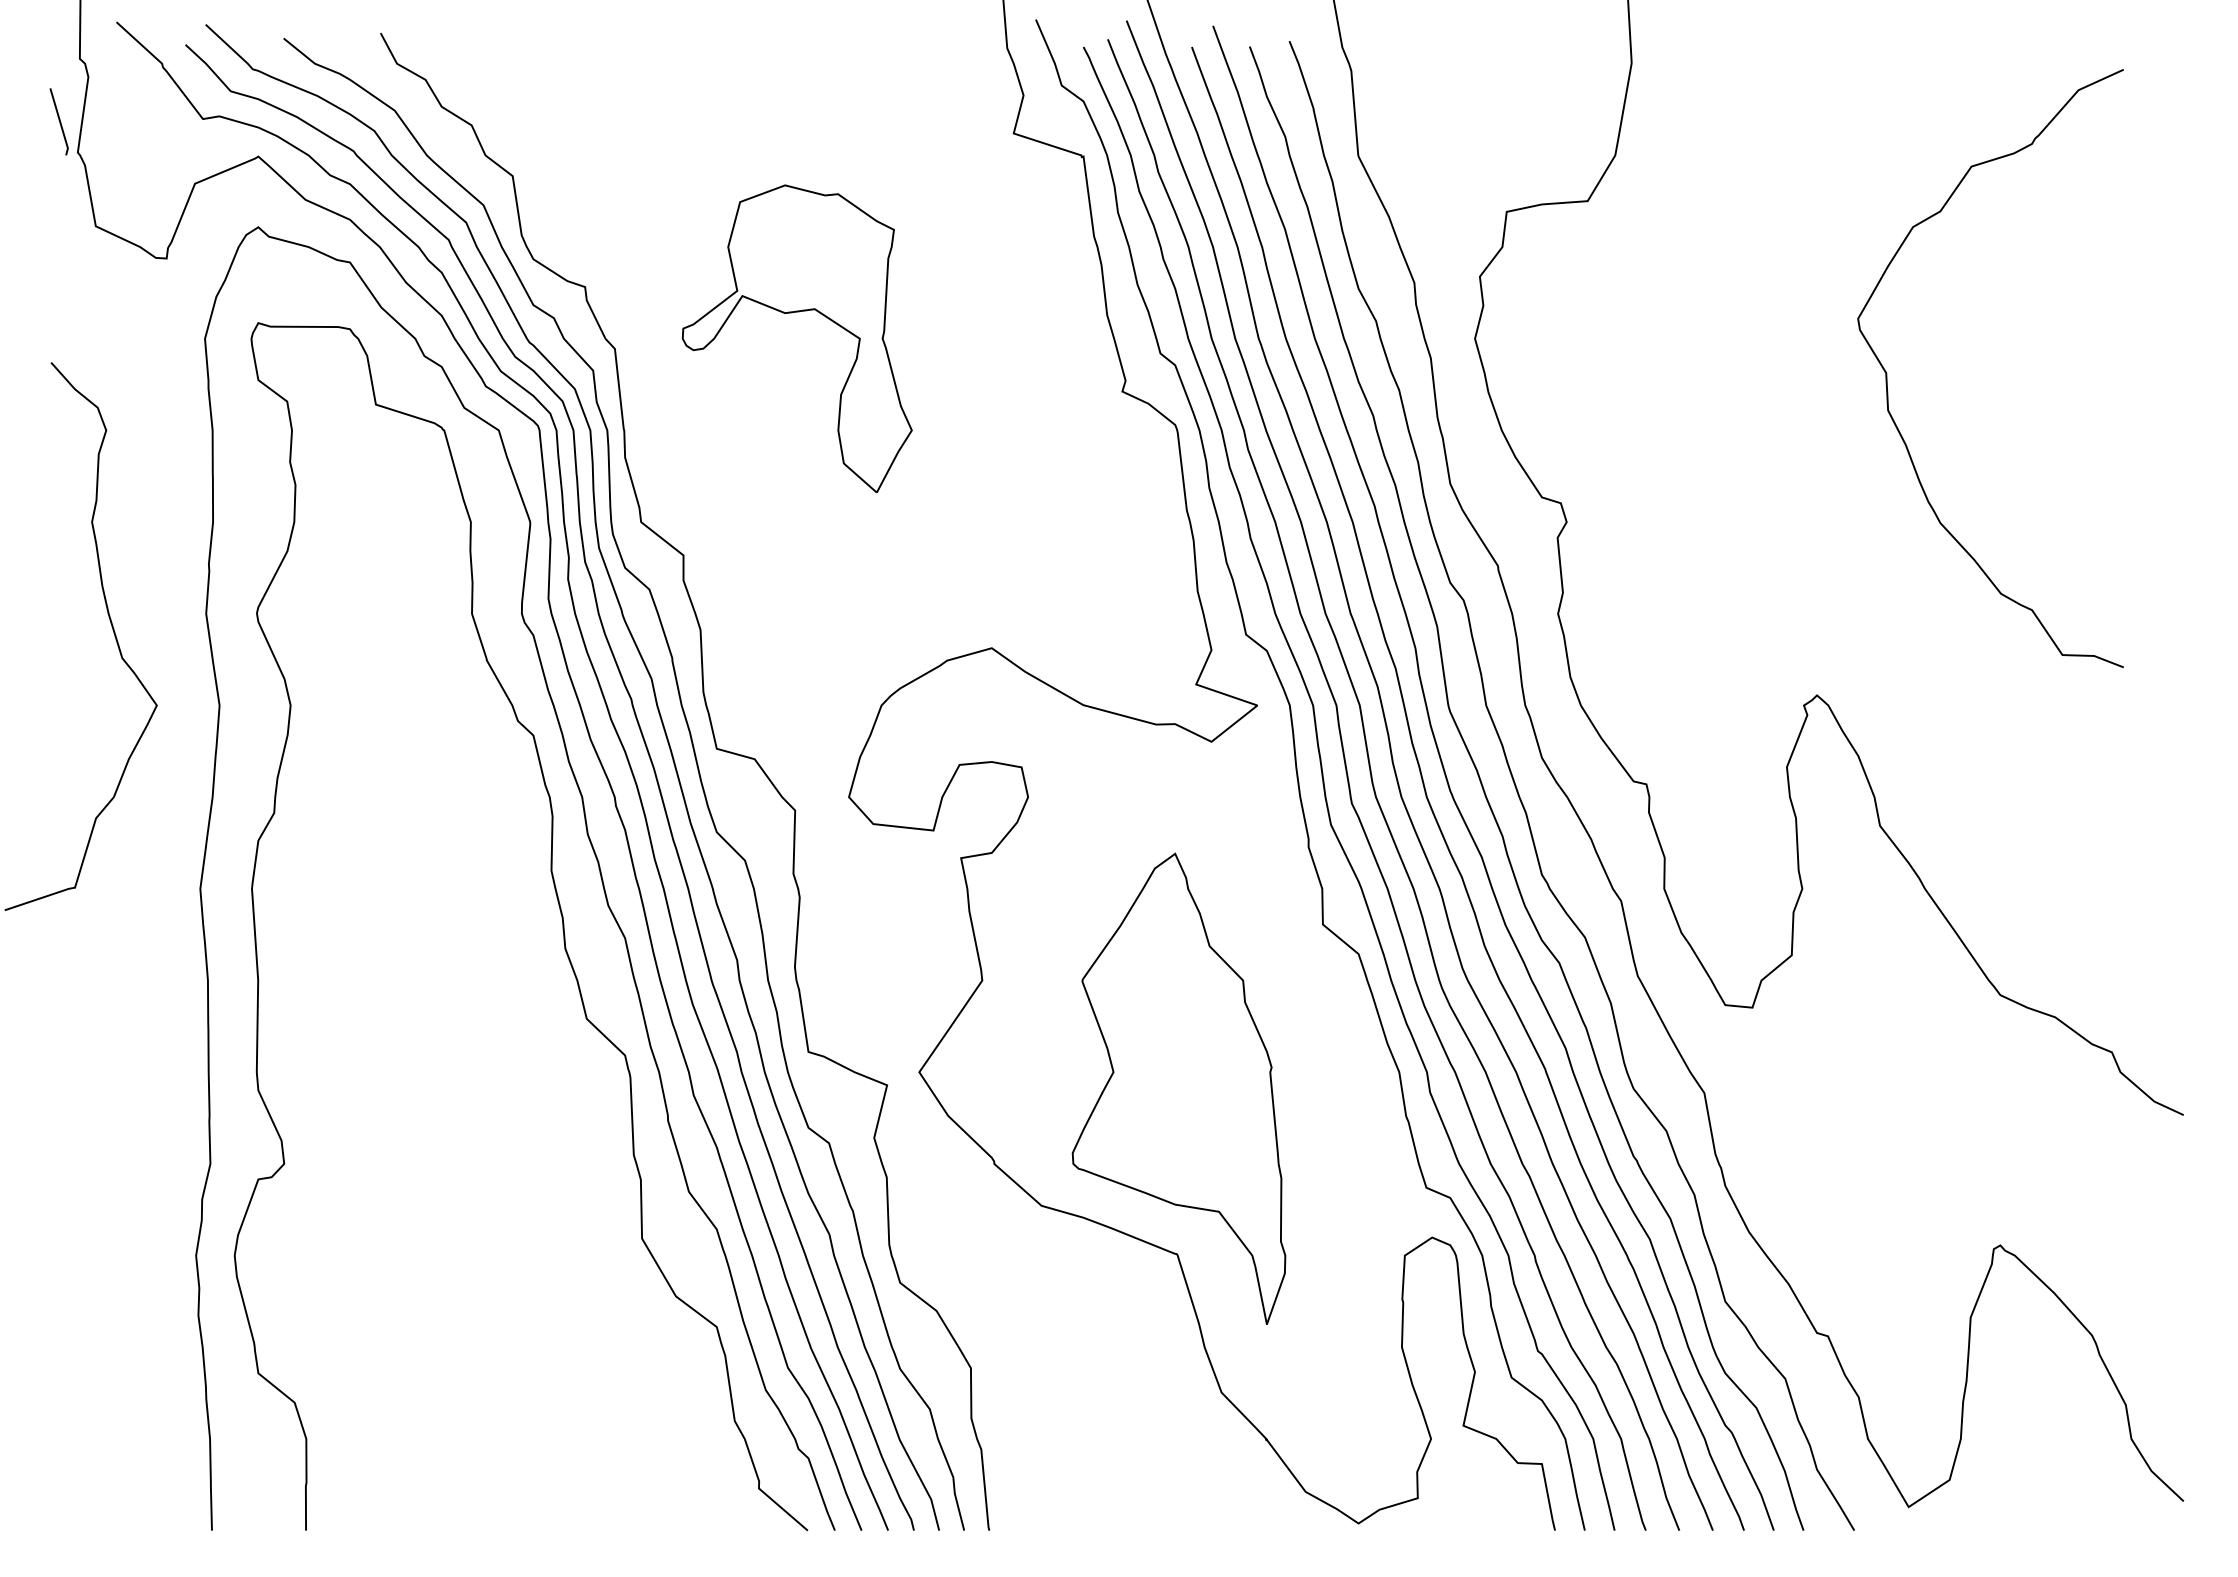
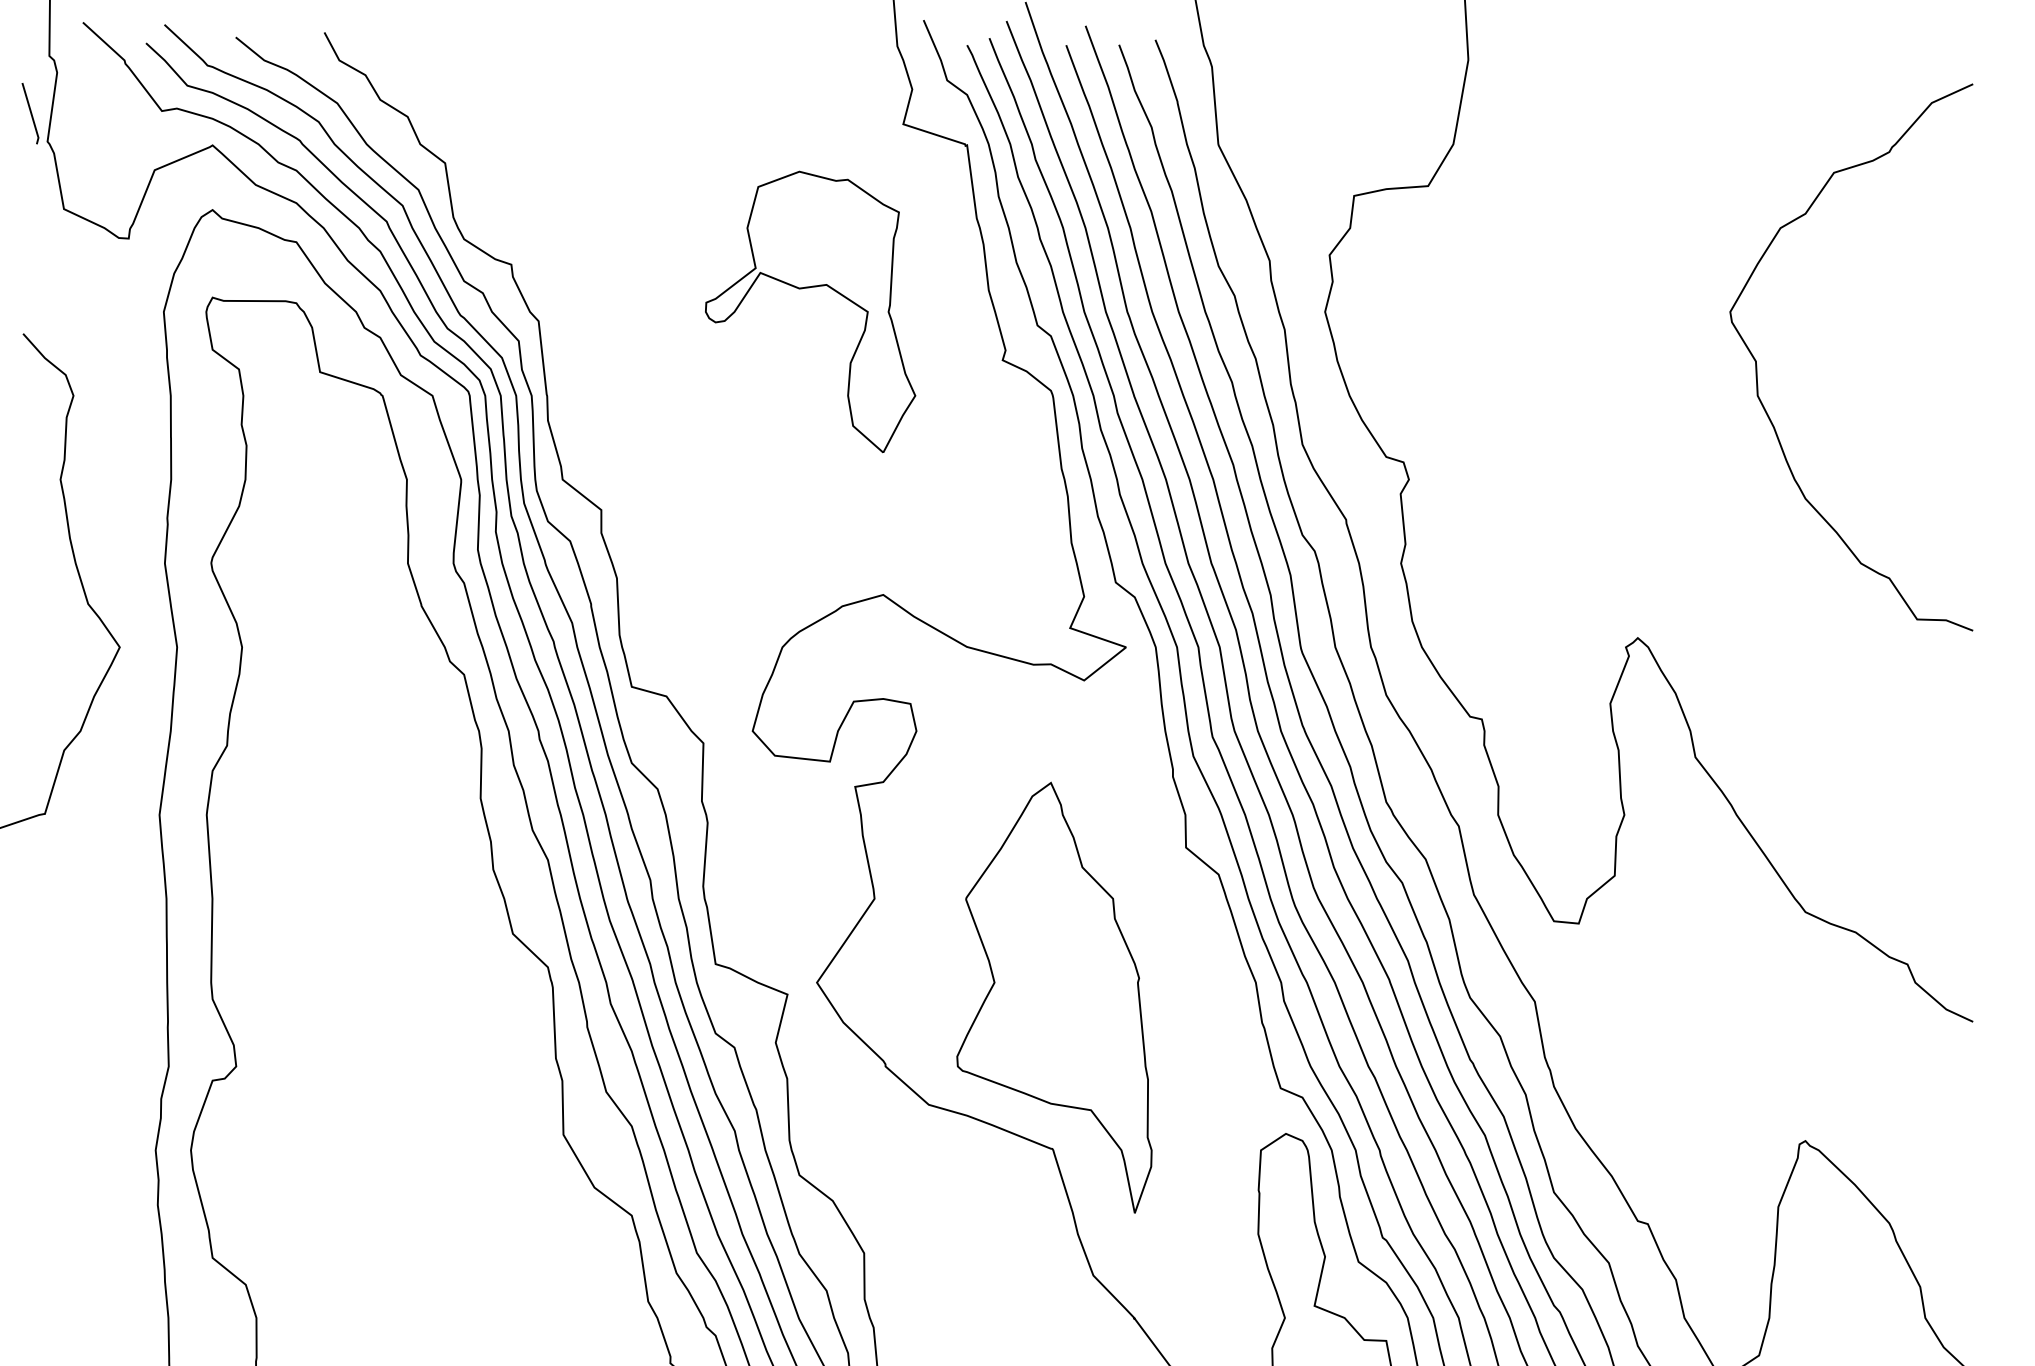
part: (792, 313) -> (806, 288), moved
curve: (1887, 373) -> (1757, 362), moved

